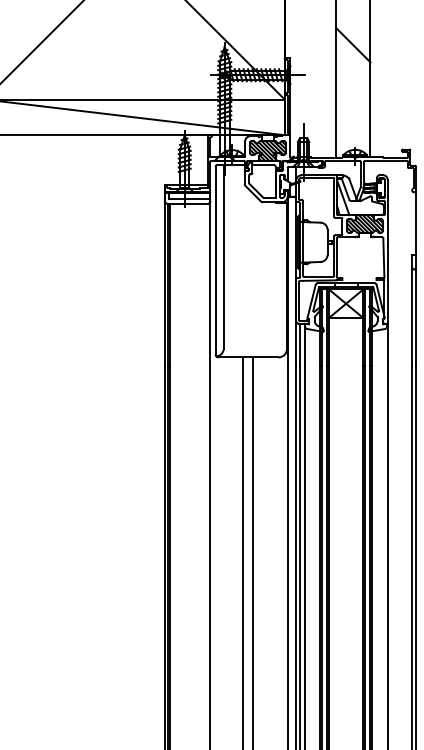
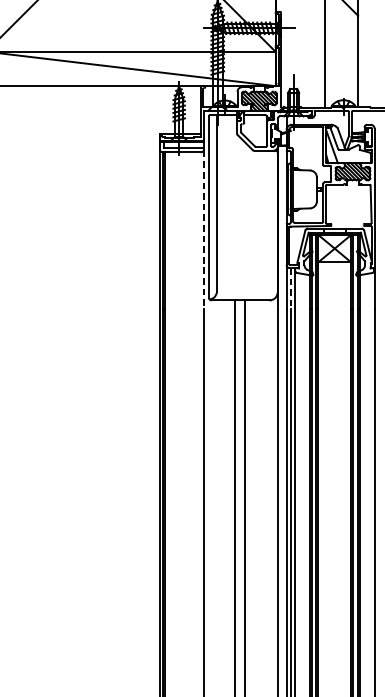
line: (210, 284) -> (203, 230), solid -> dashed
line: (300, 345) -> (290, 288), solid -> dashed

